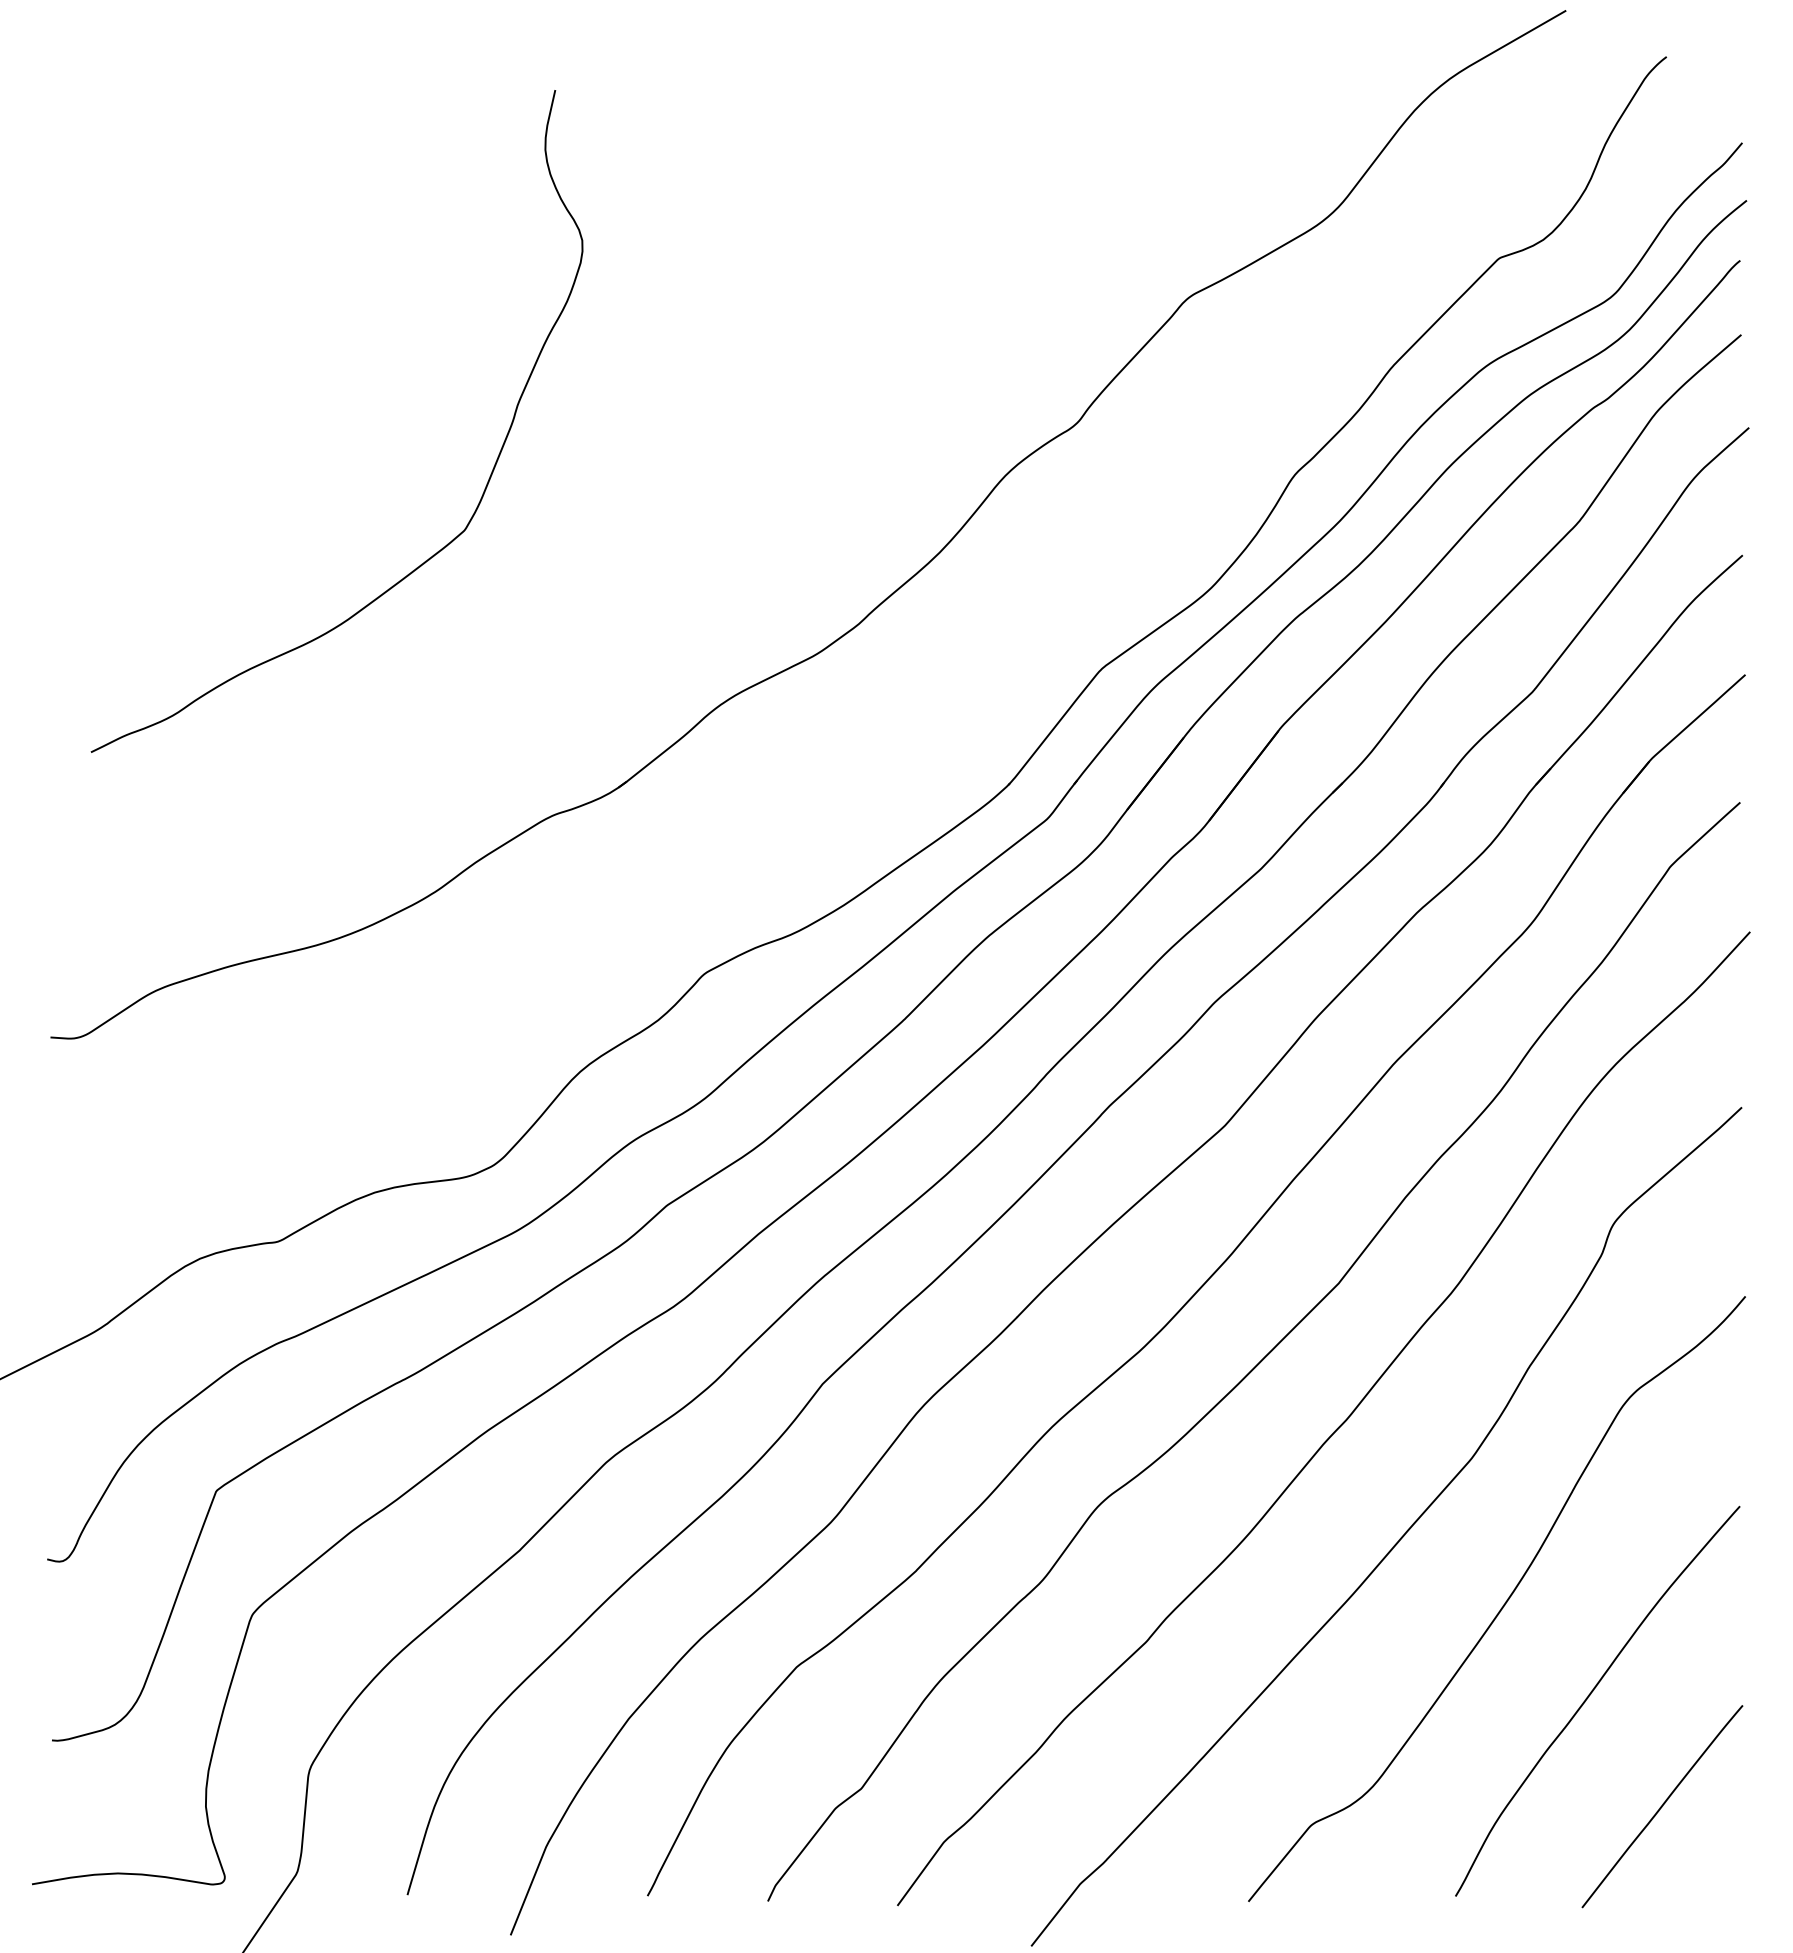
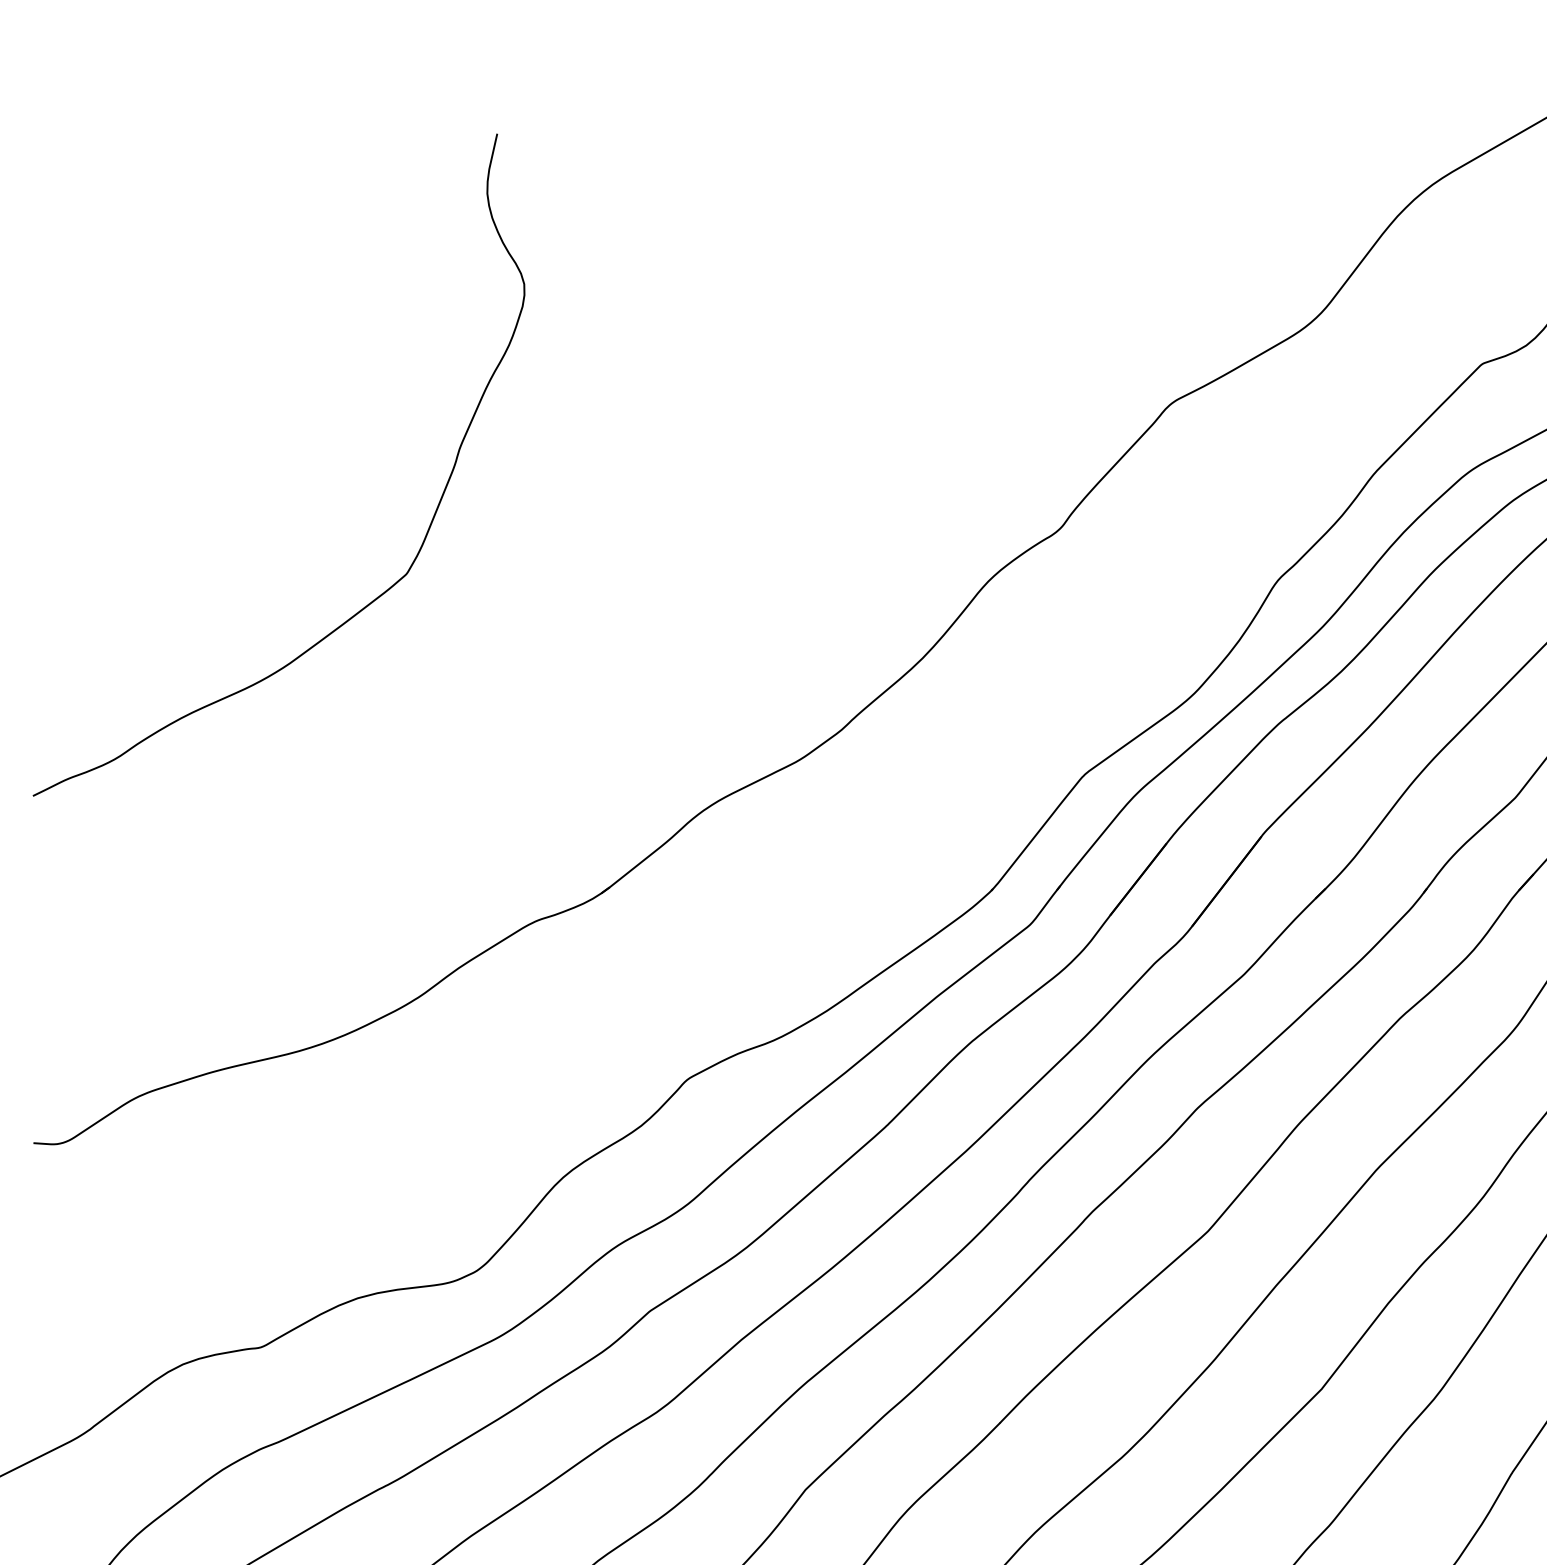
curve: (486, 483) -> (428, 527), moved

